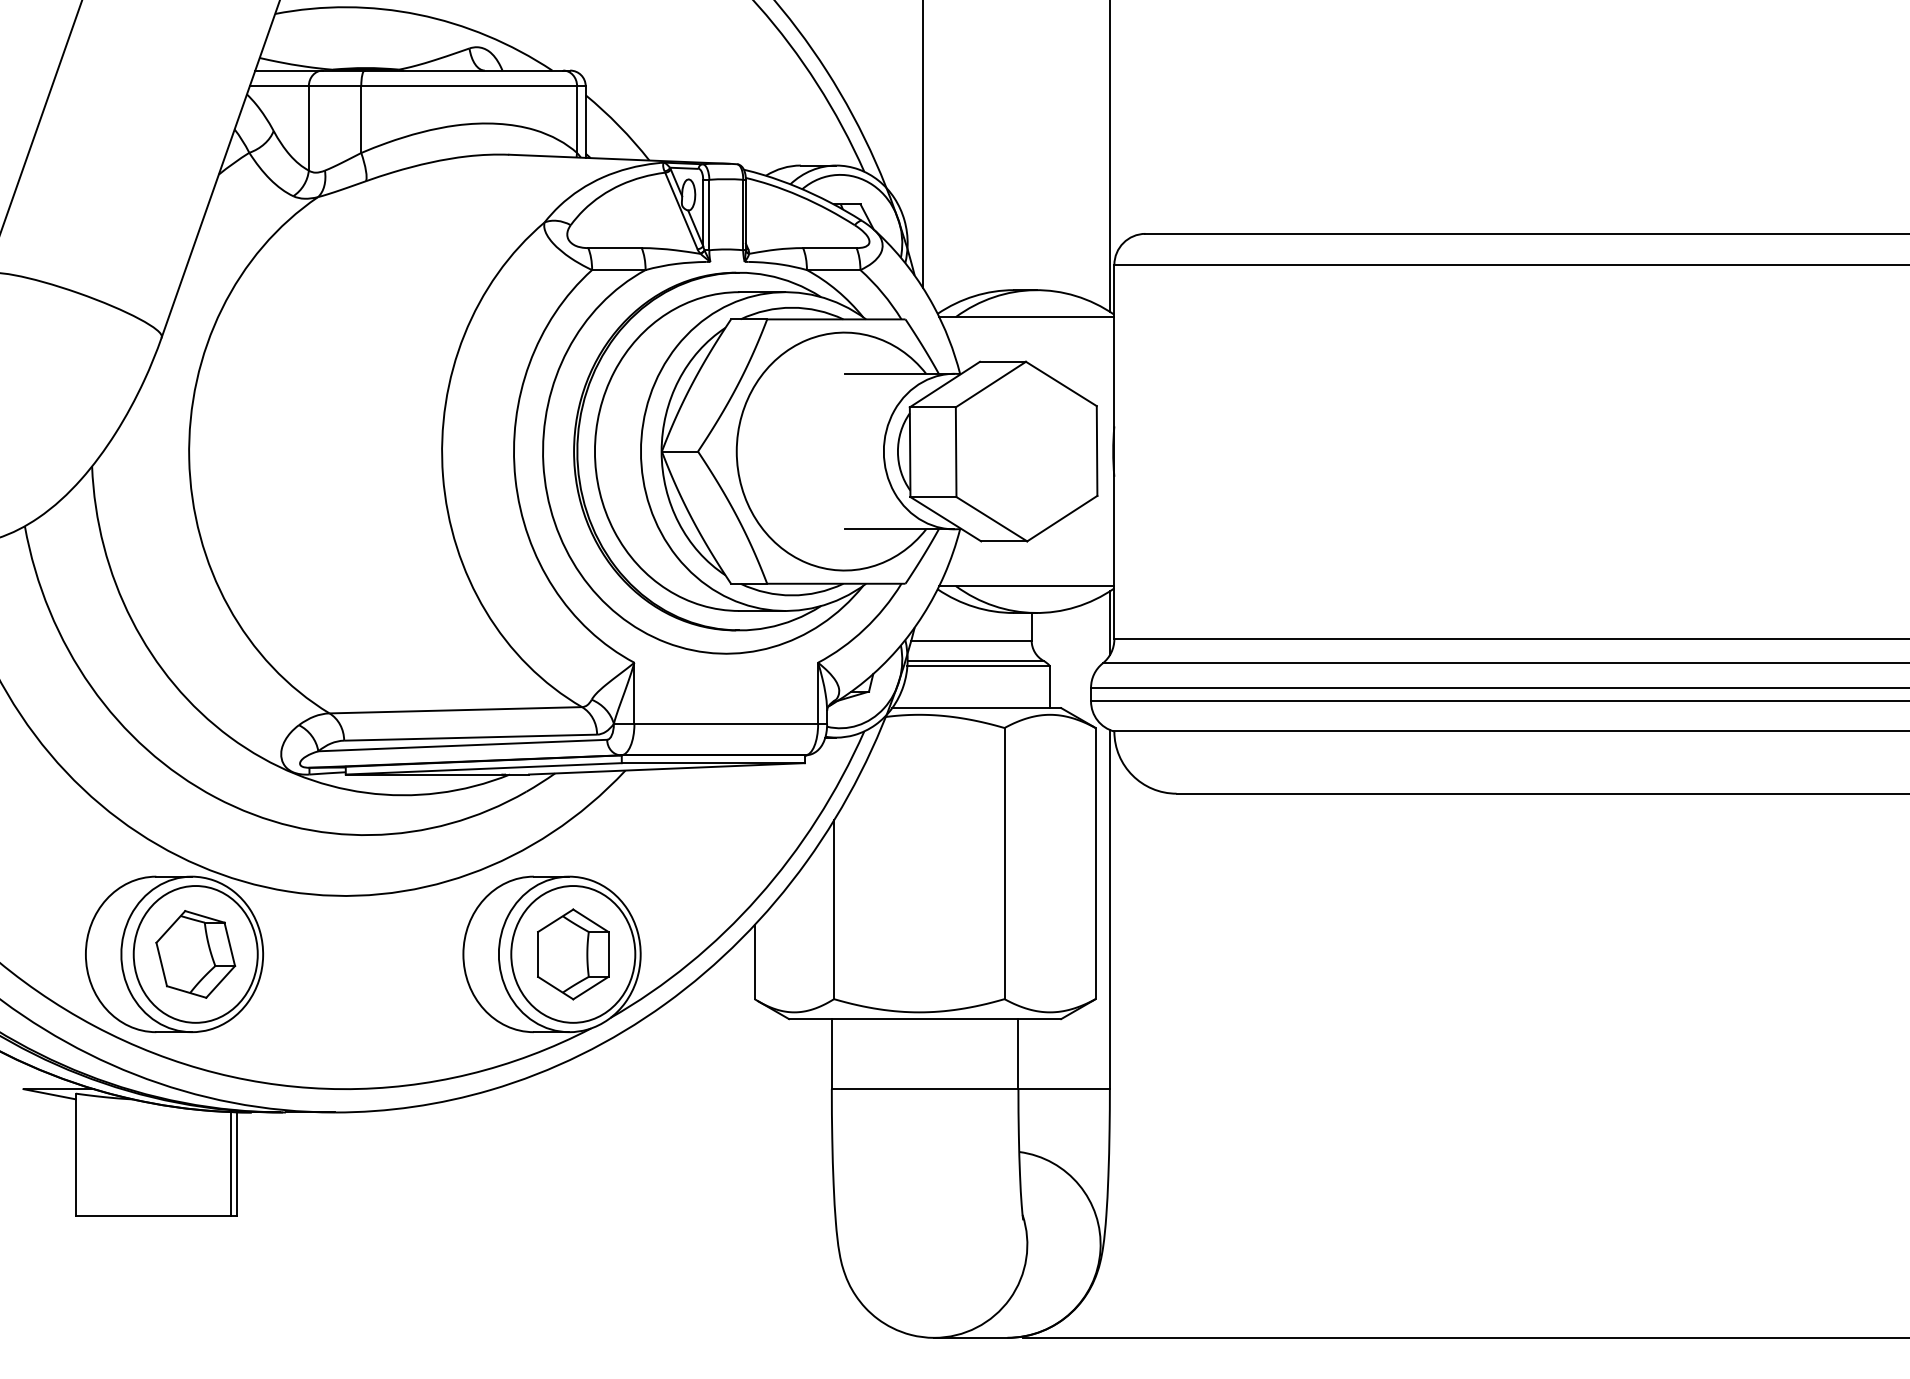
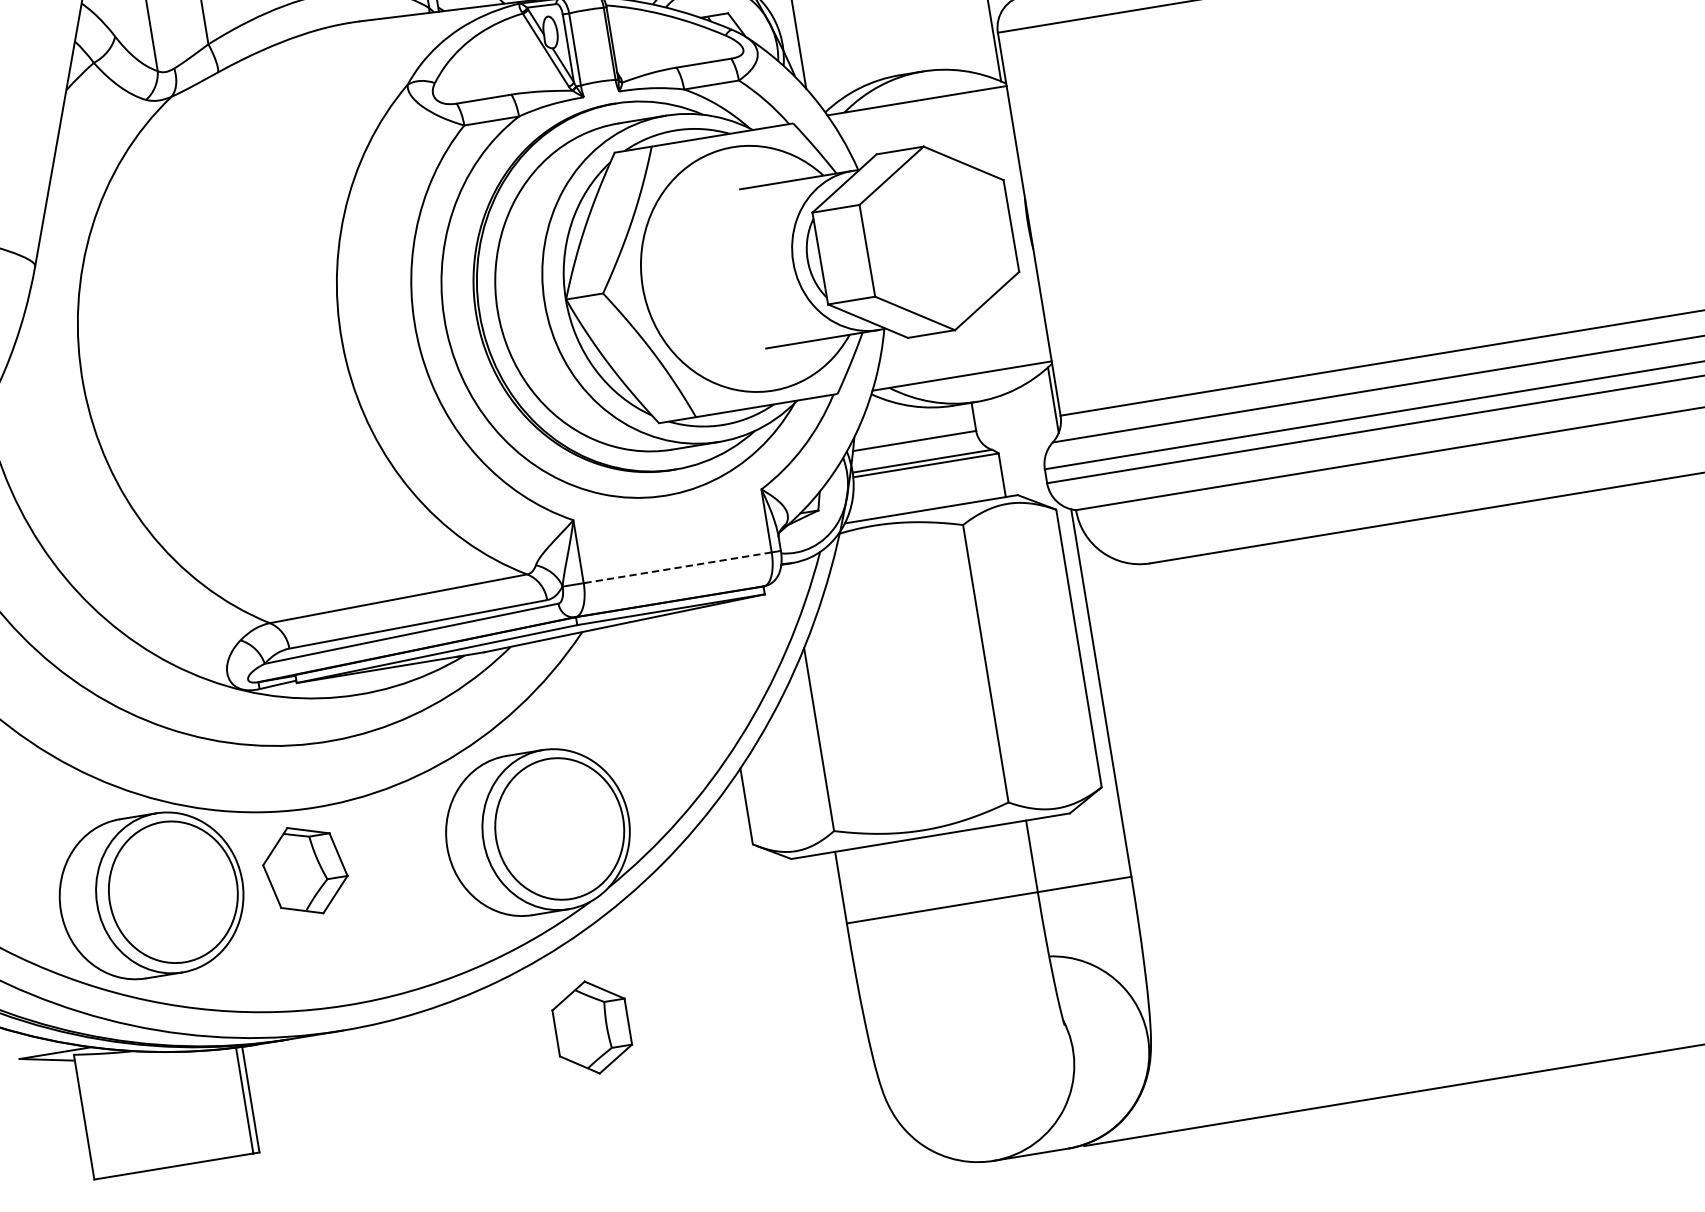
line: (726, 724) -> (677, 568), solid -> dashed
part: (195, 954) -> (305, 870), moved
part: (573, 954) -> (592, 1027), moved

